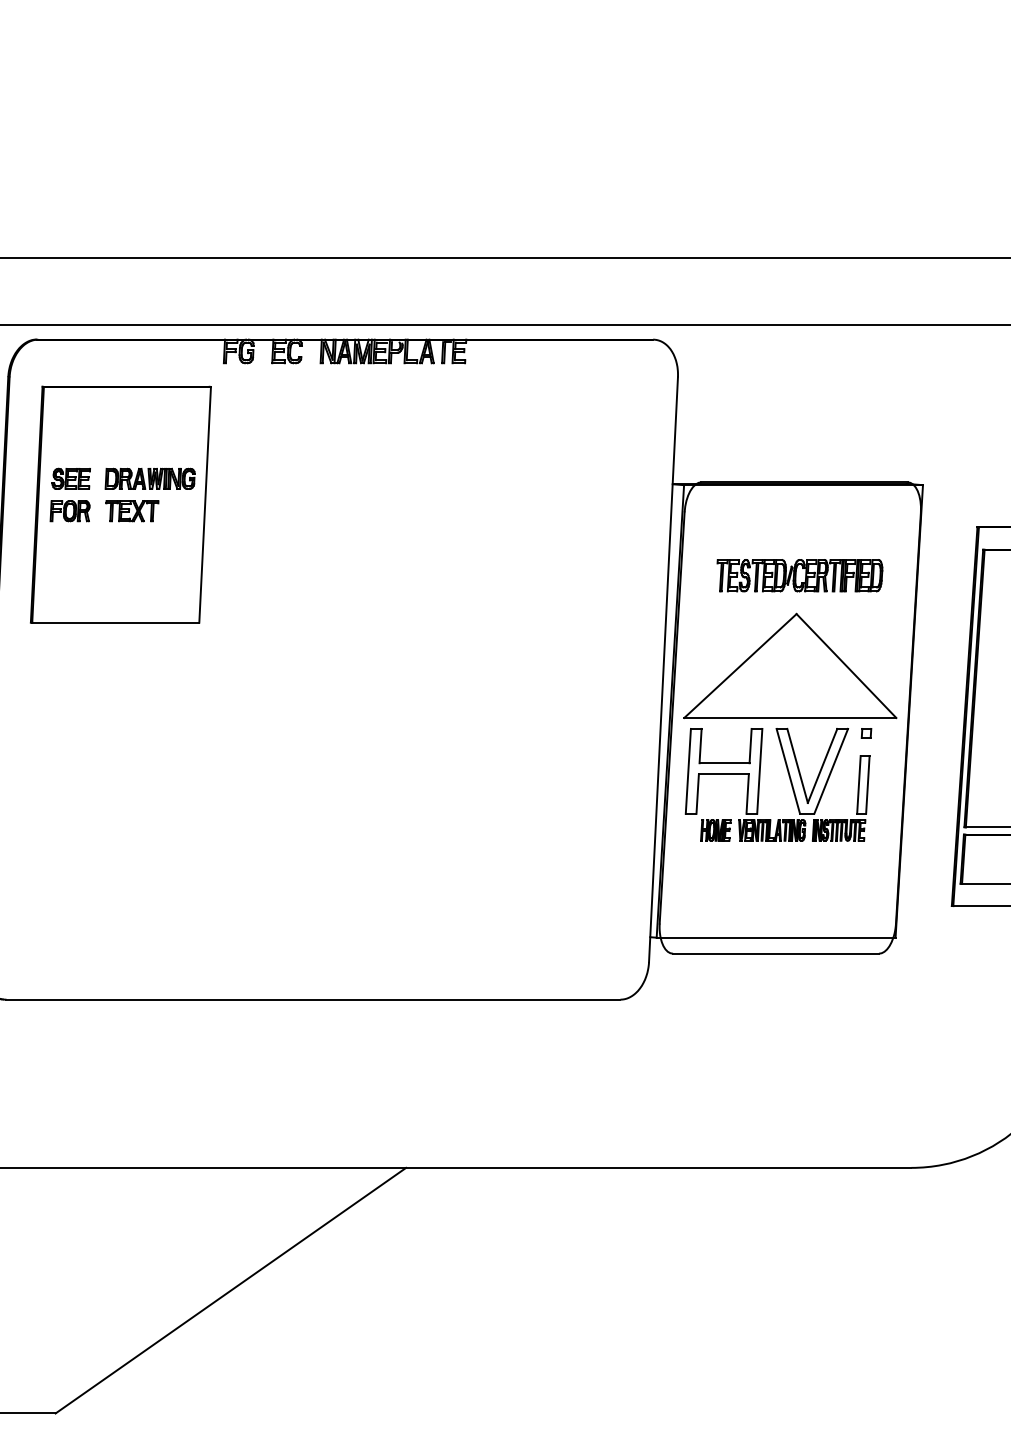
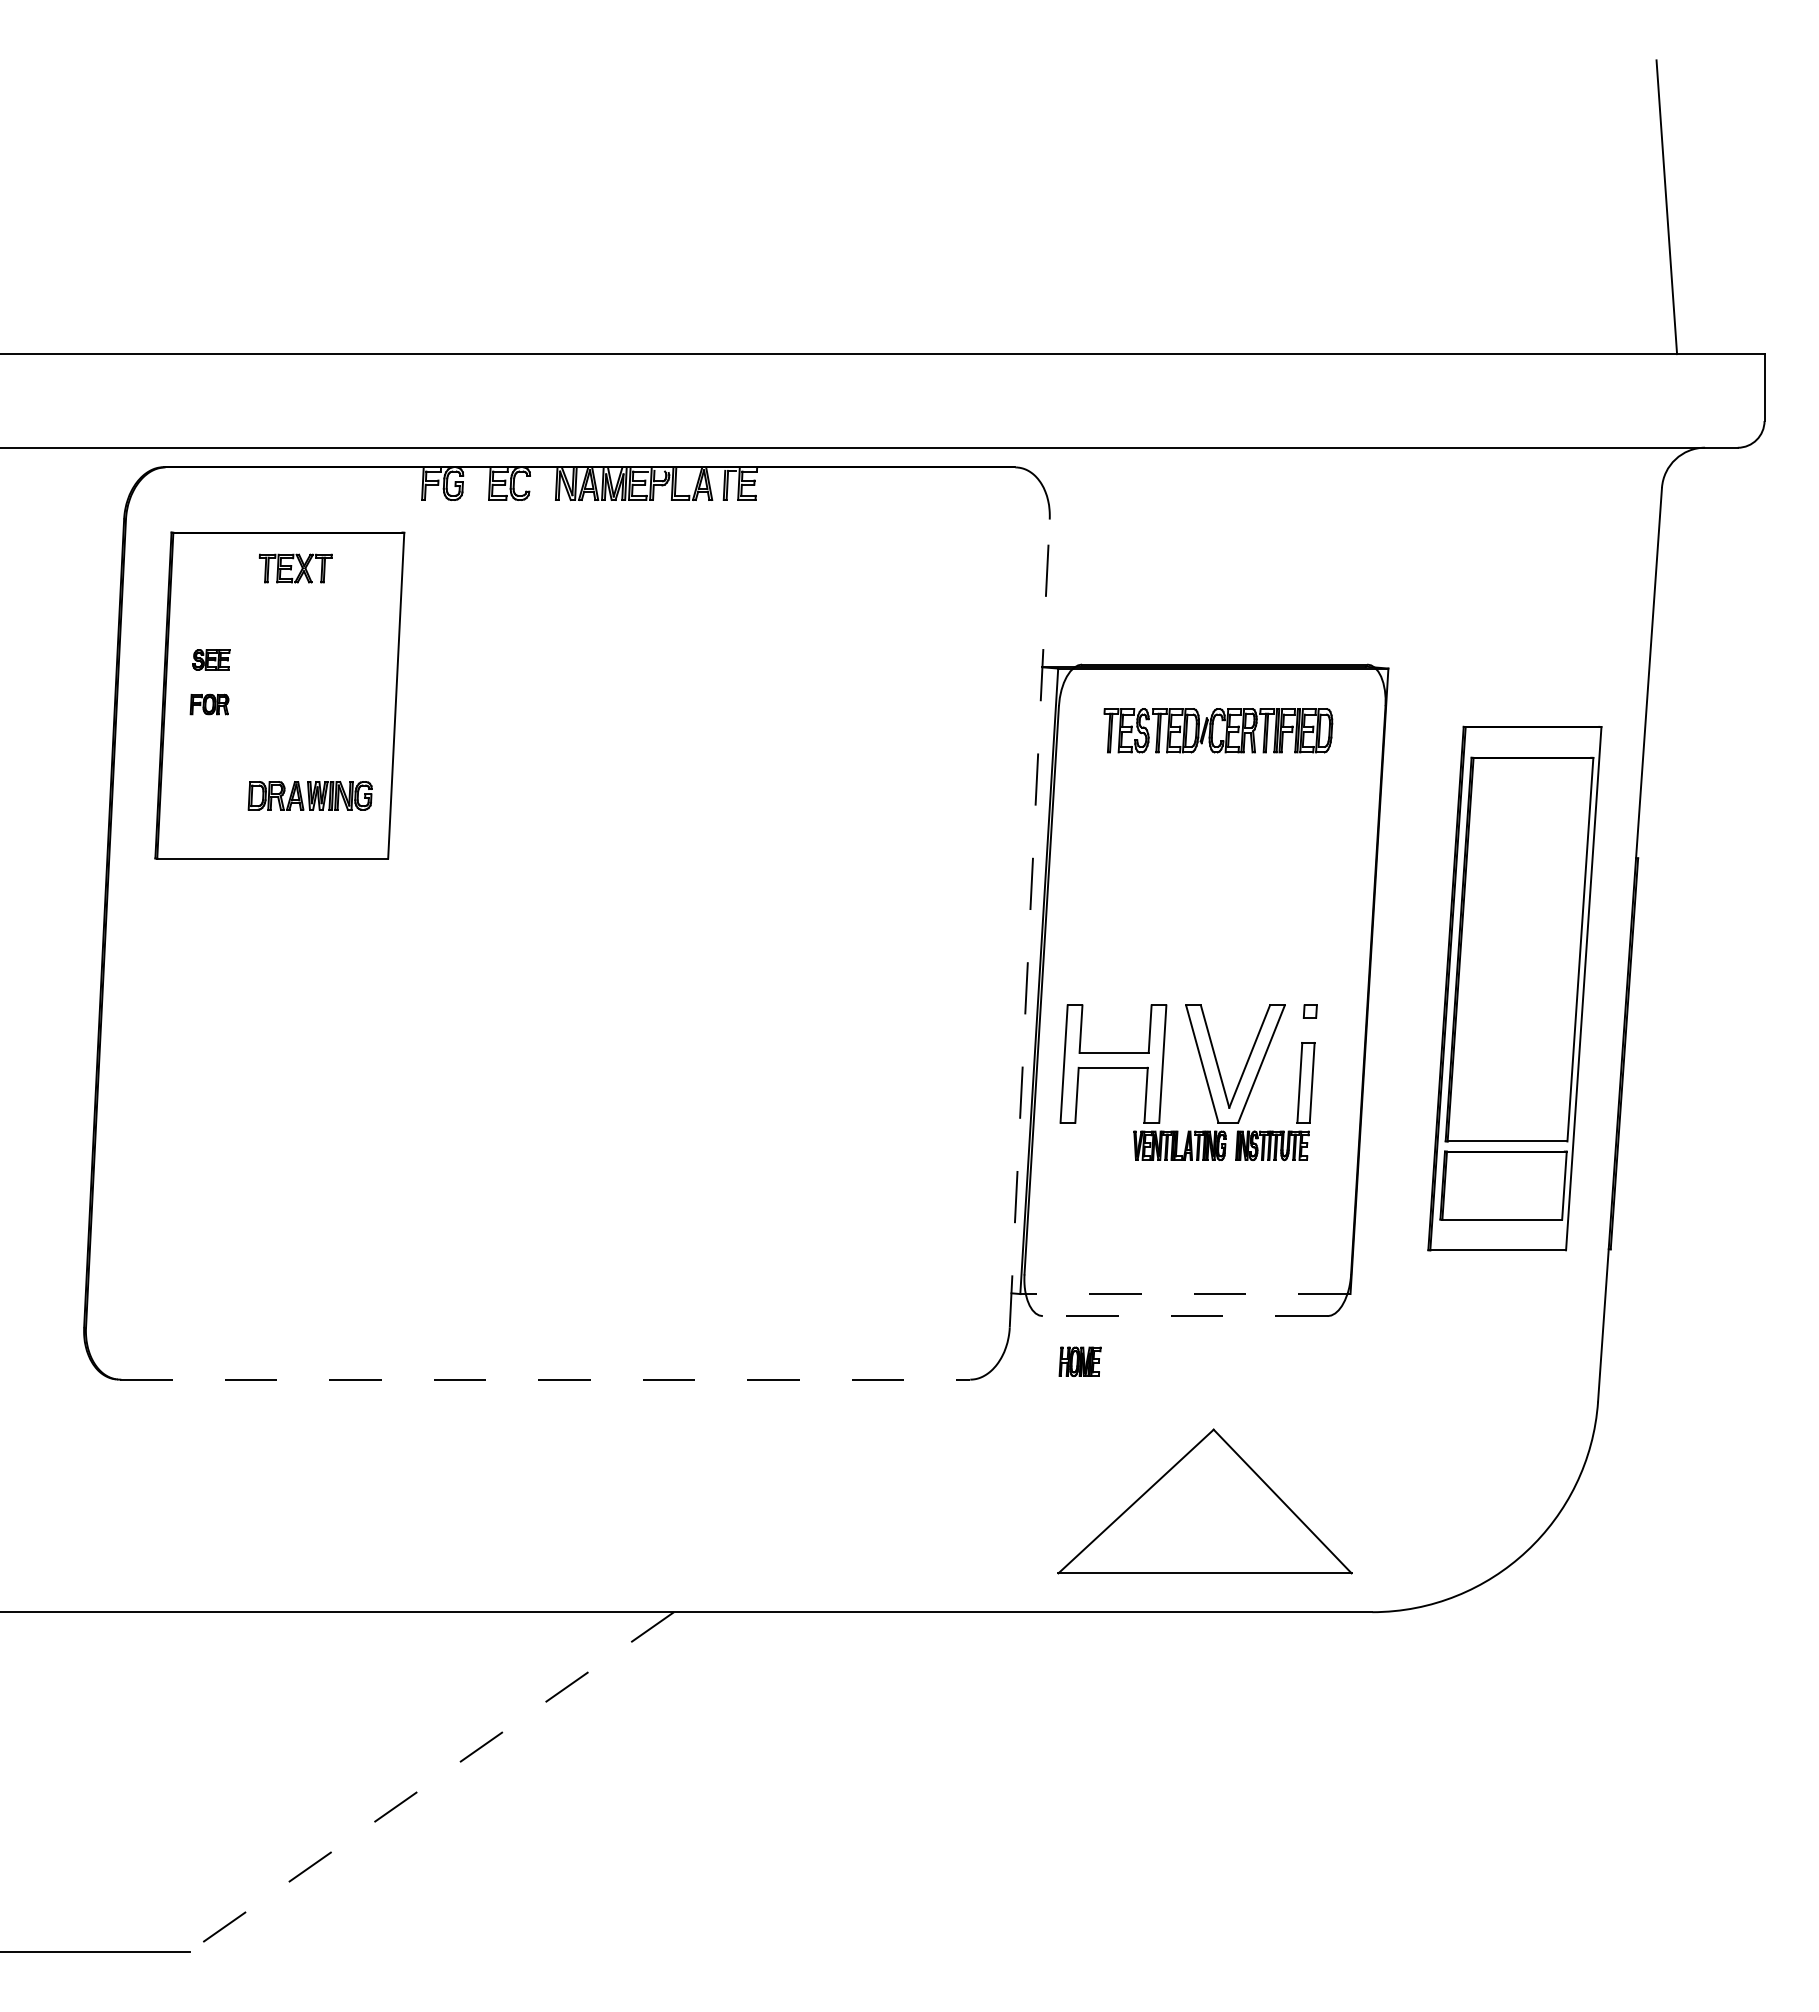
part: (71, 478) -> (211, 659), size x0.7
part: (149, 478) -> (309, 795), moved
part: (70, 511) -> (209, 704), size x0.7
part: (132, 511) -> (295, 568), moved
part: (800, 575) -> (1218, 730), moved
part: (789, 666) -> (1204, 1501), moved
line: (663, 669) -> (1029, 923), solid -> dashed
part: (715, 830) -> (1079, 1361), moved
line: (775, 938) -> (1184, 1294), solid -> dashed
line: (775, 953) -> (1184, 1316), solid -> dashed
line: (313, 999) -> (545, 1379), solid -> dashed
line: (230, 1290) -> (431, 1781), solid -> dashed

